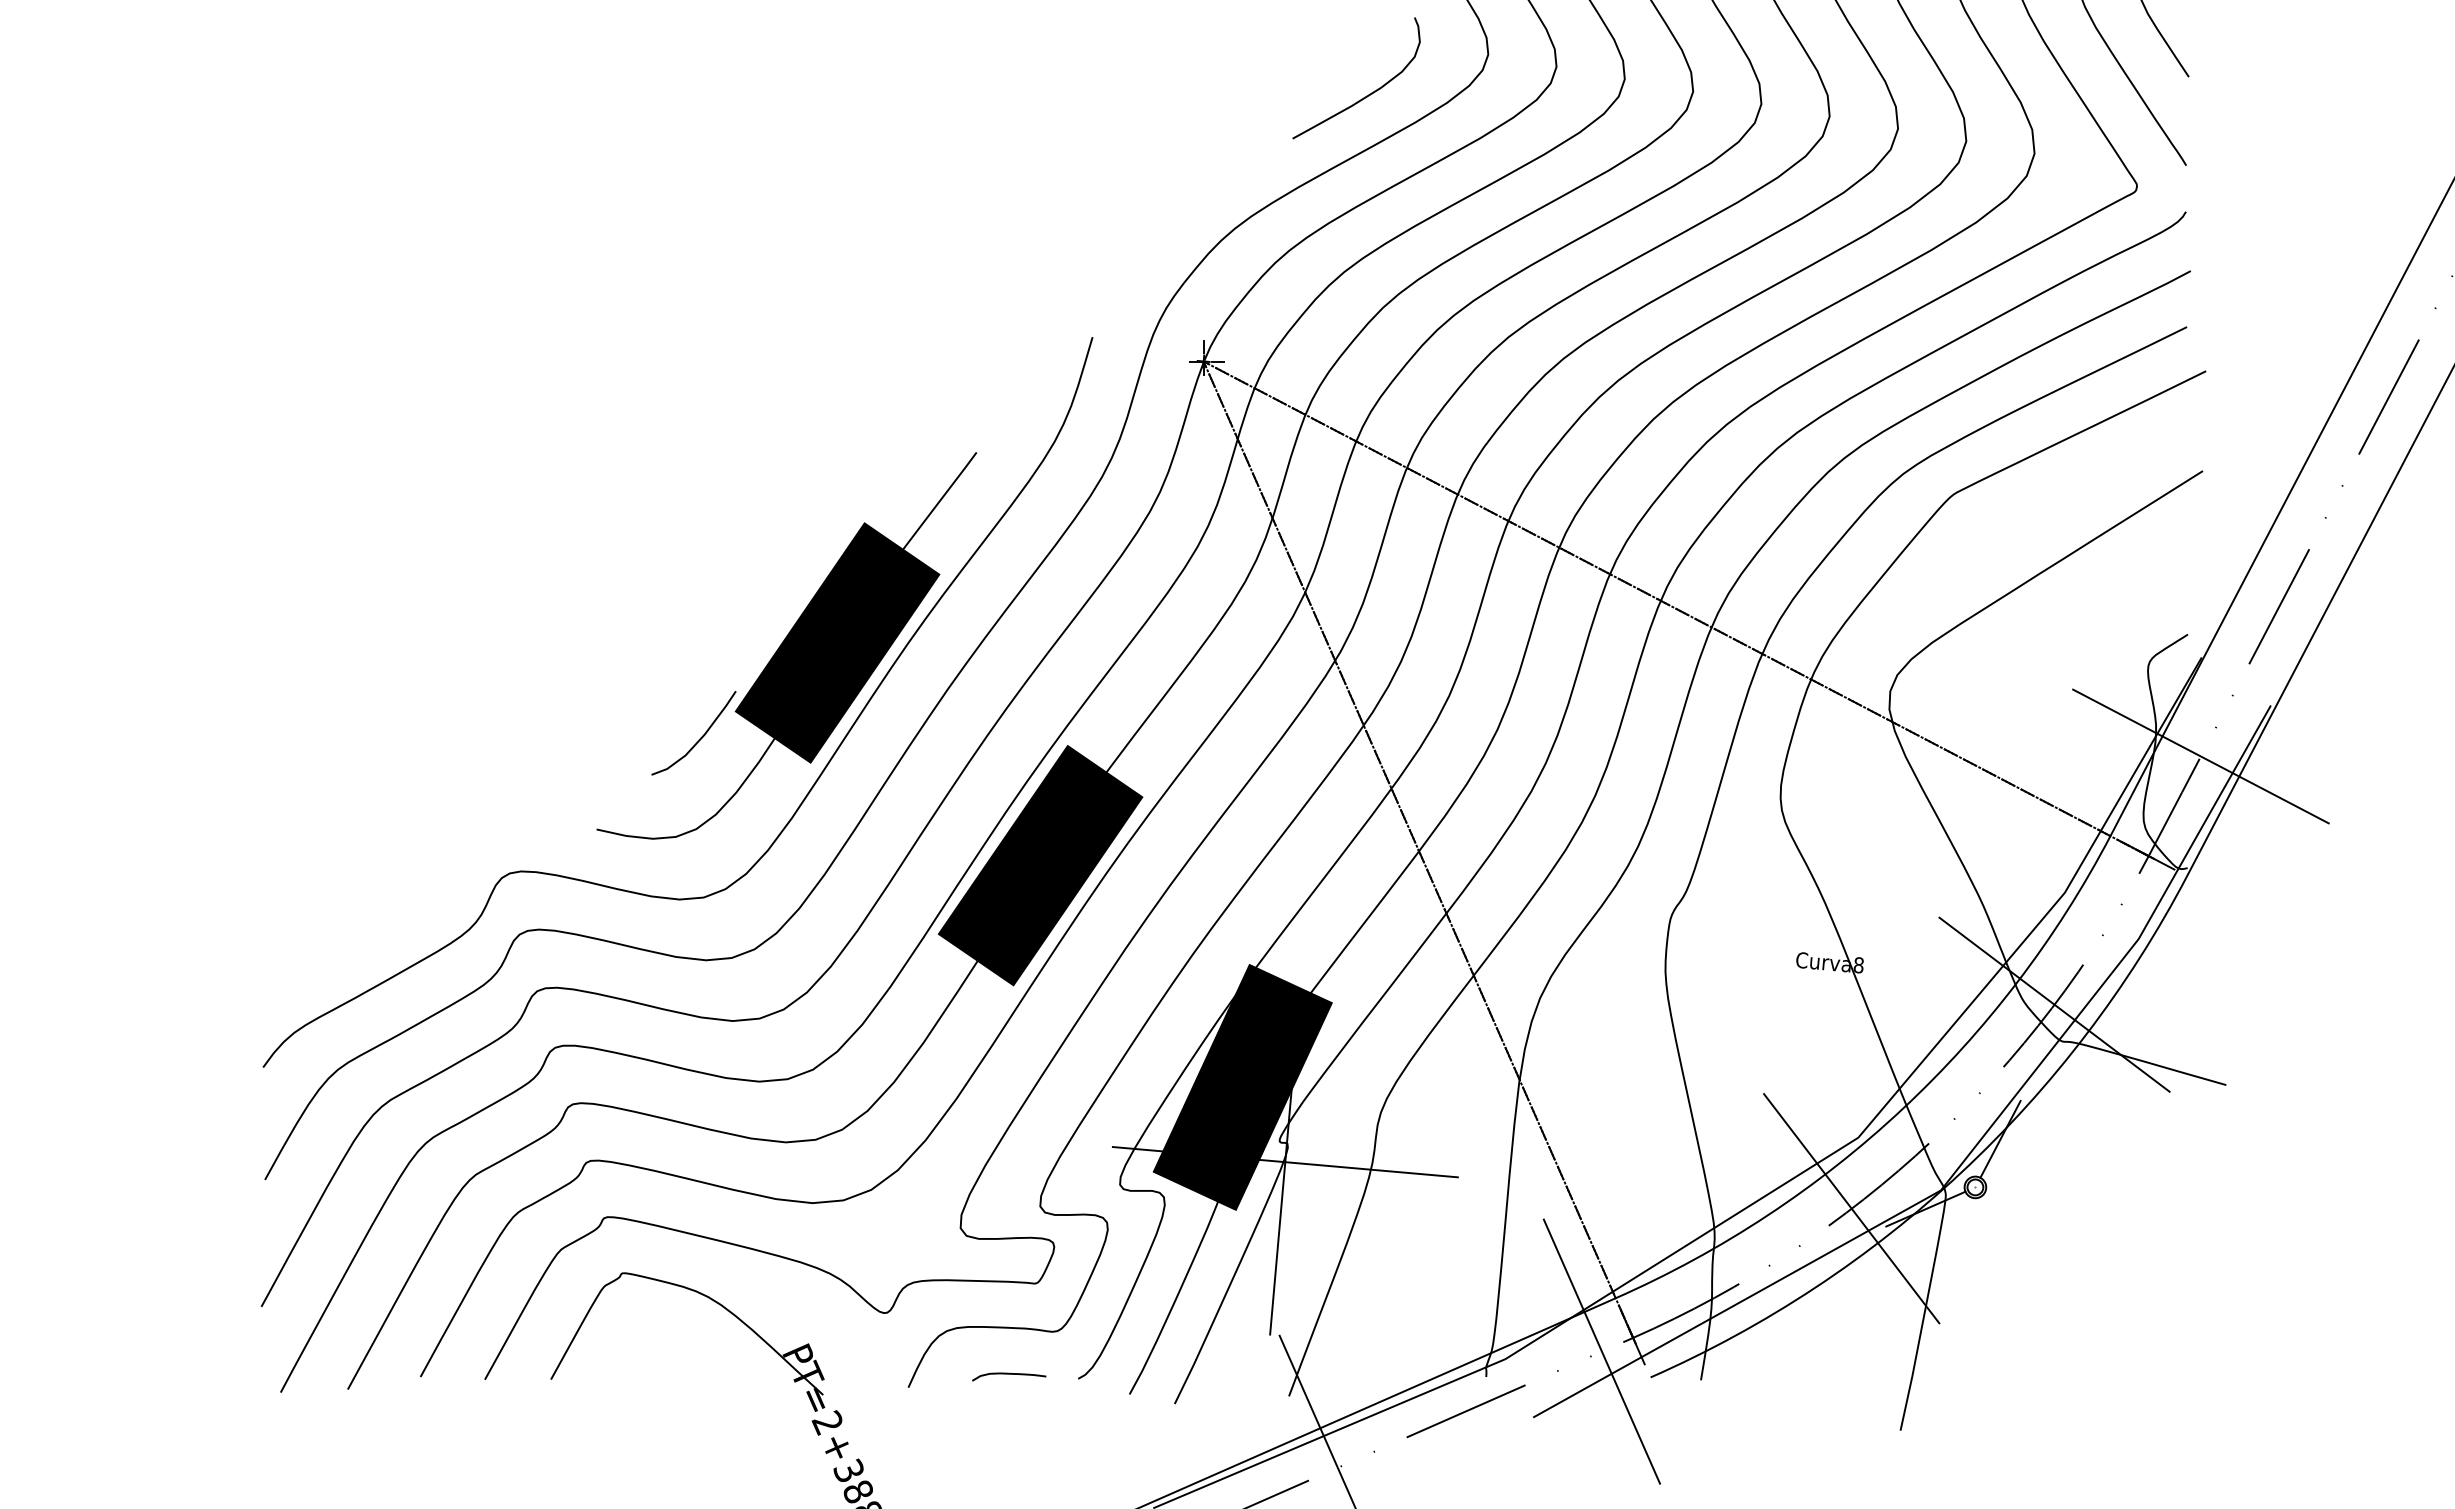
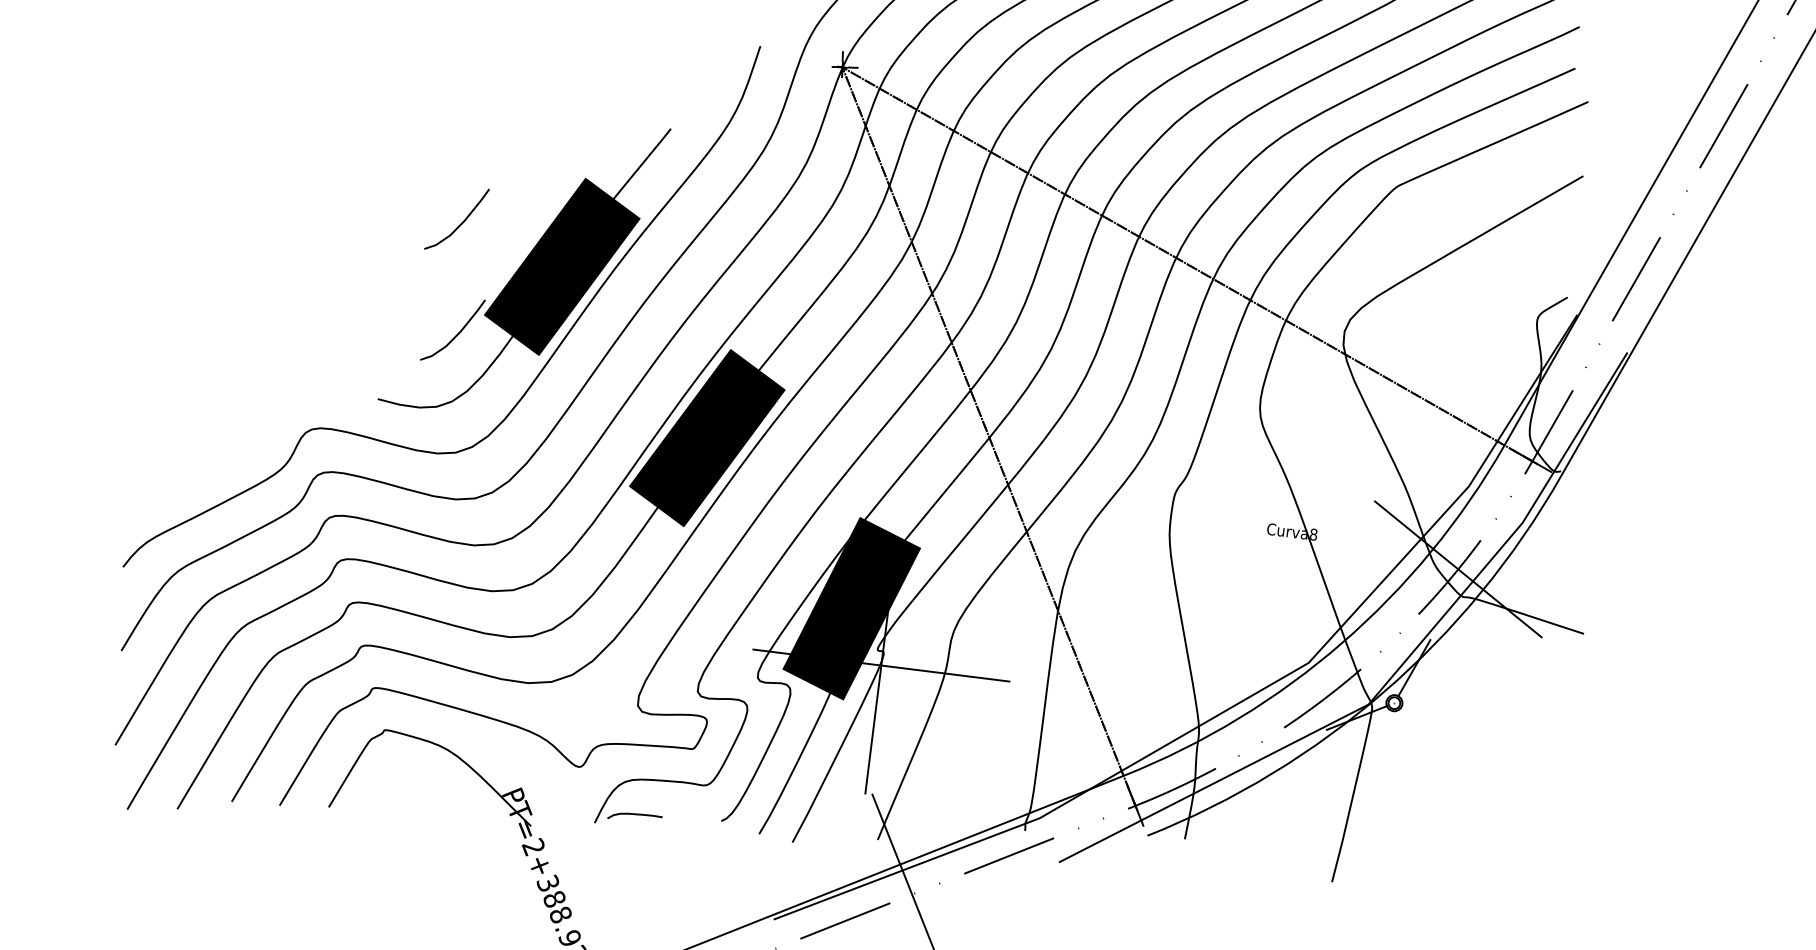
curve: (699, 589) -> (460, 223), added
line: (2200, 756) -> (1573, 388), removed
line: (1851, 1208) -> (1301, 715), removed
line: (1601, 1351) -> (1111, 815), removed
curve: (1009, 1374) -> (635, 814), moved

